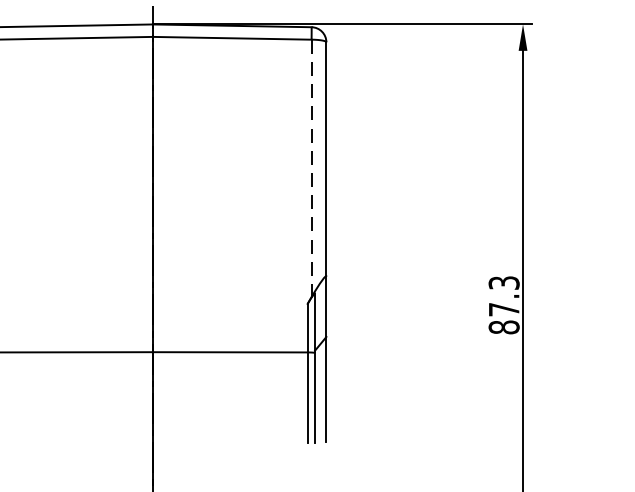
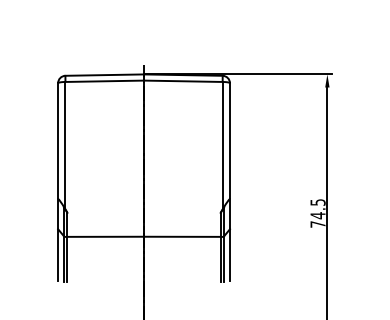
line: (311, 167) -> (222, 145), dashed -> solid
text: (503, 305) -> (317, 213), 87.3 -> 74.5

